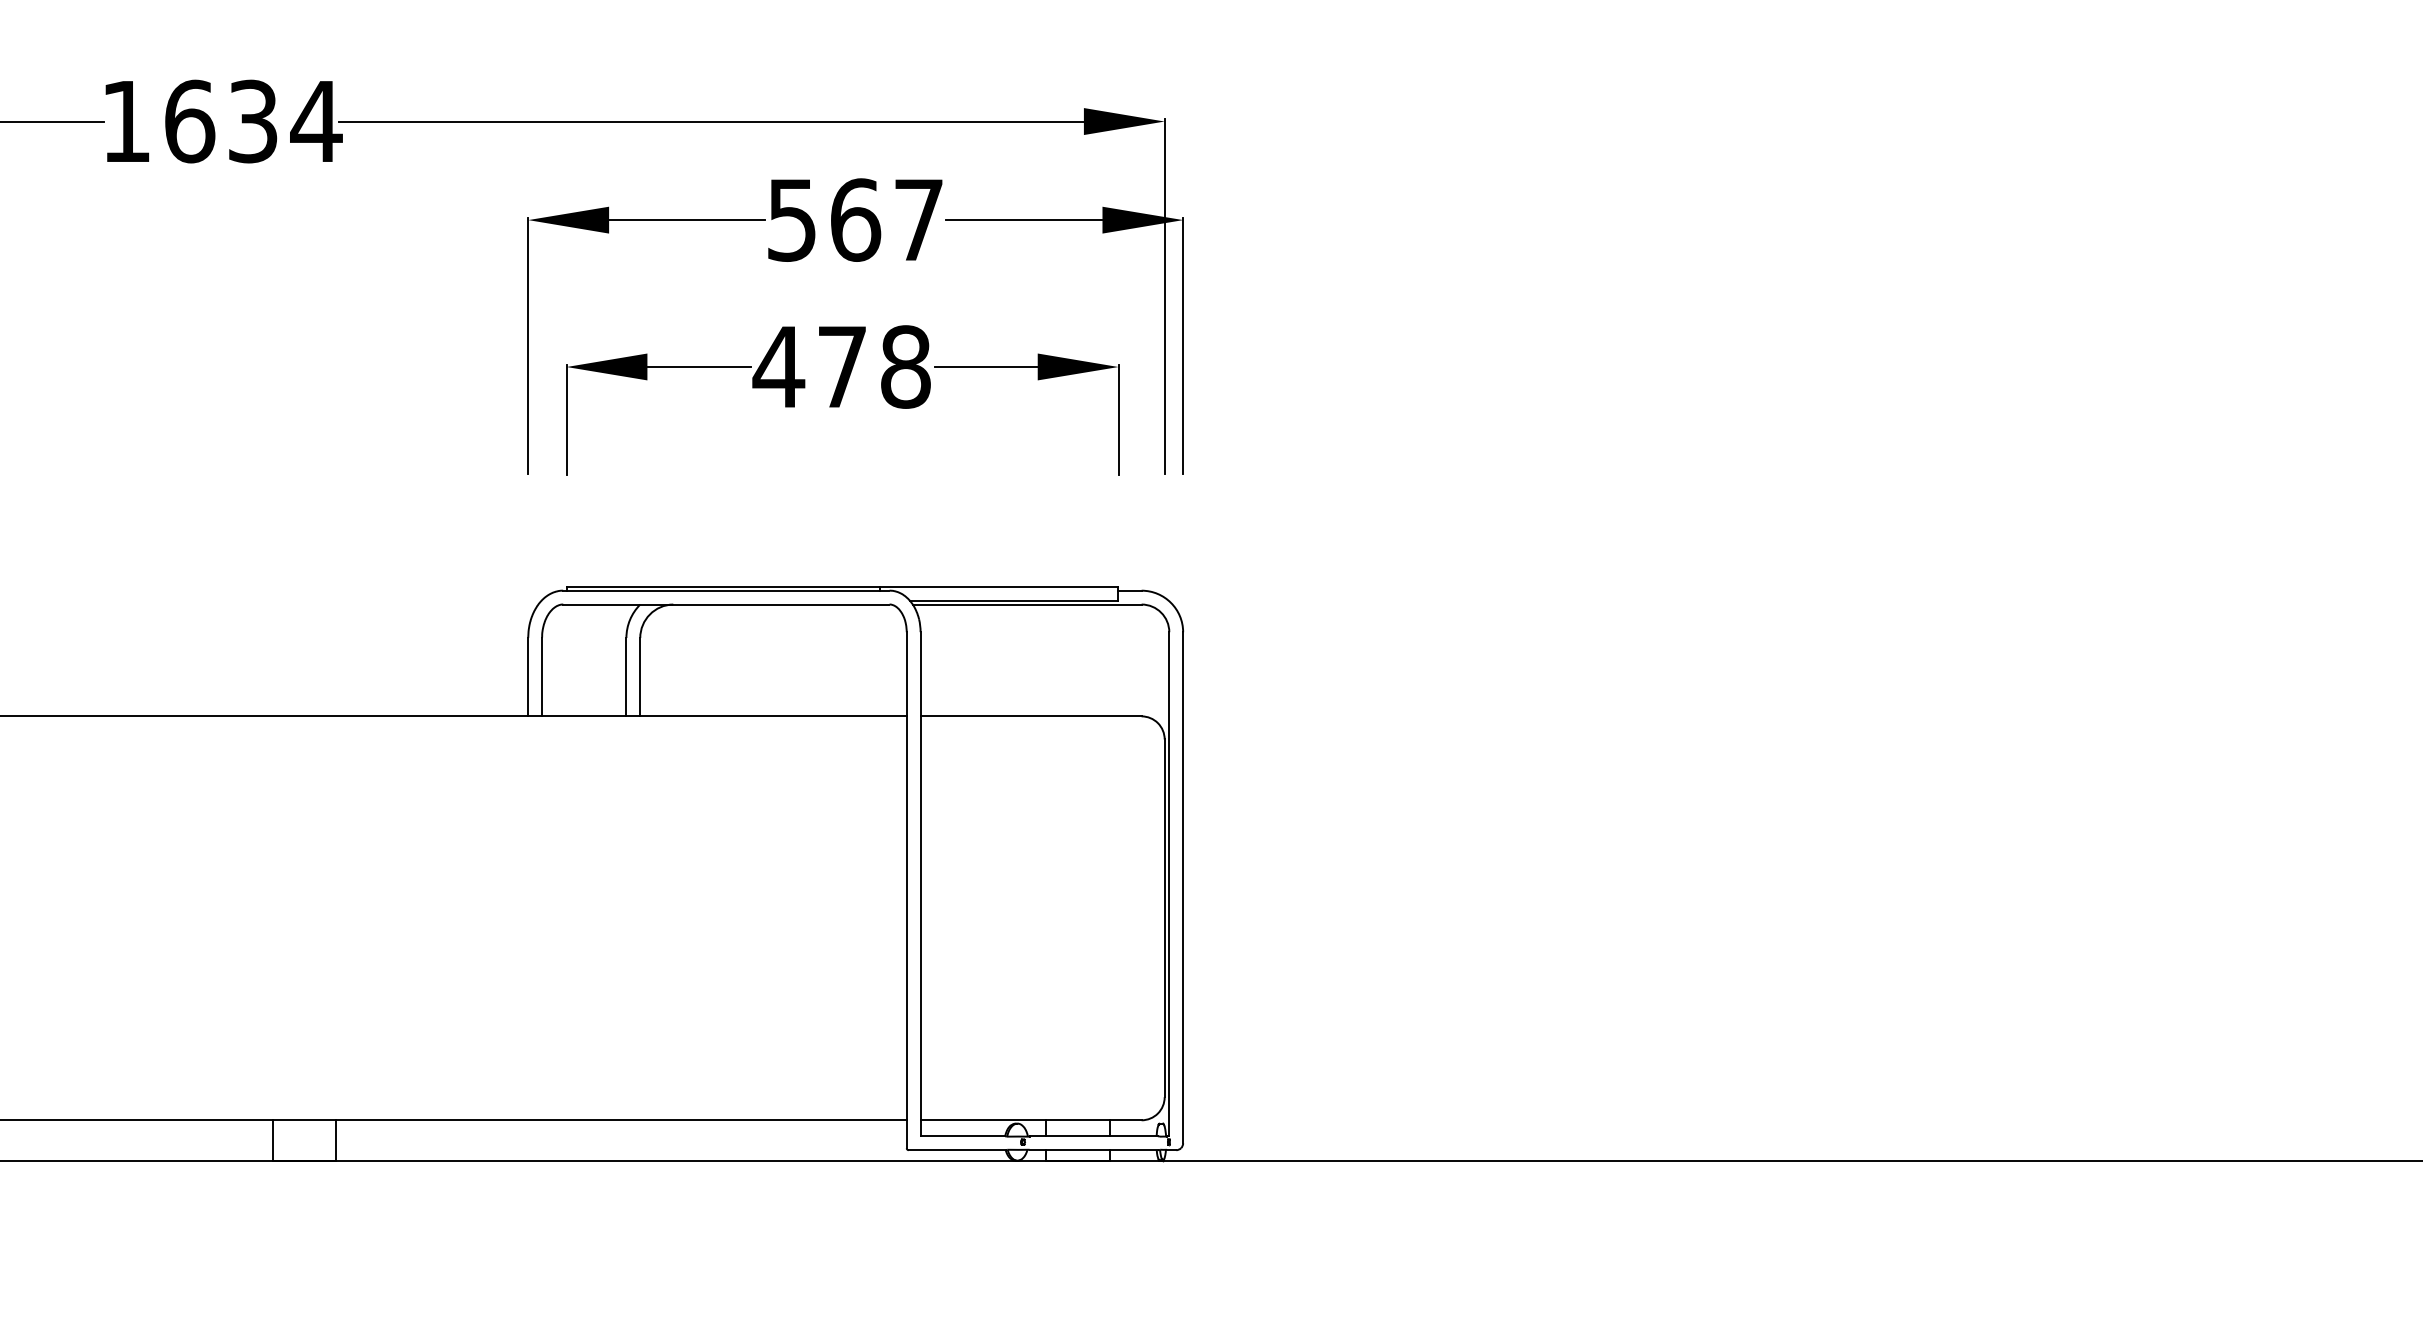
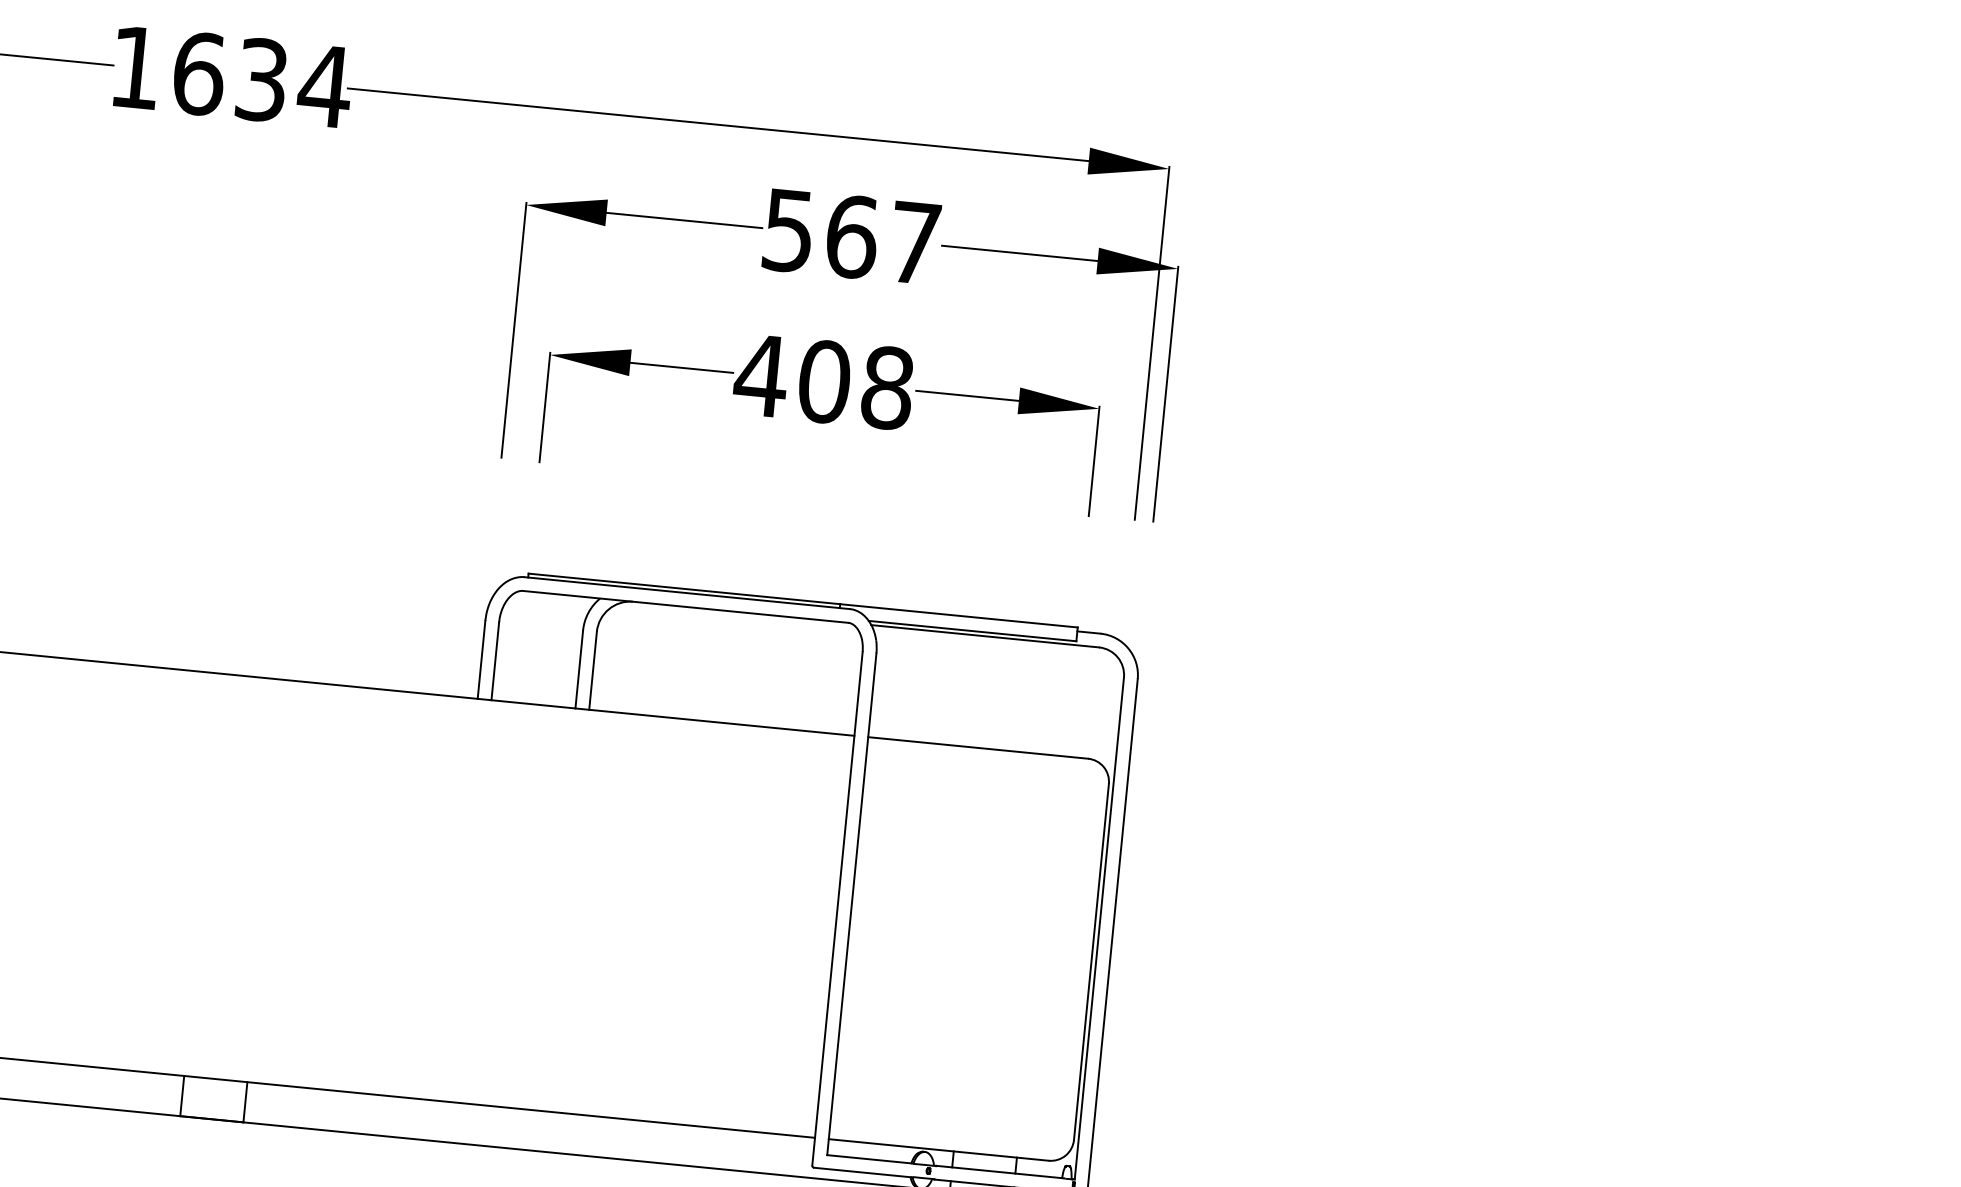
text: (842, 366) -> (824, 381), 478 -> 408

